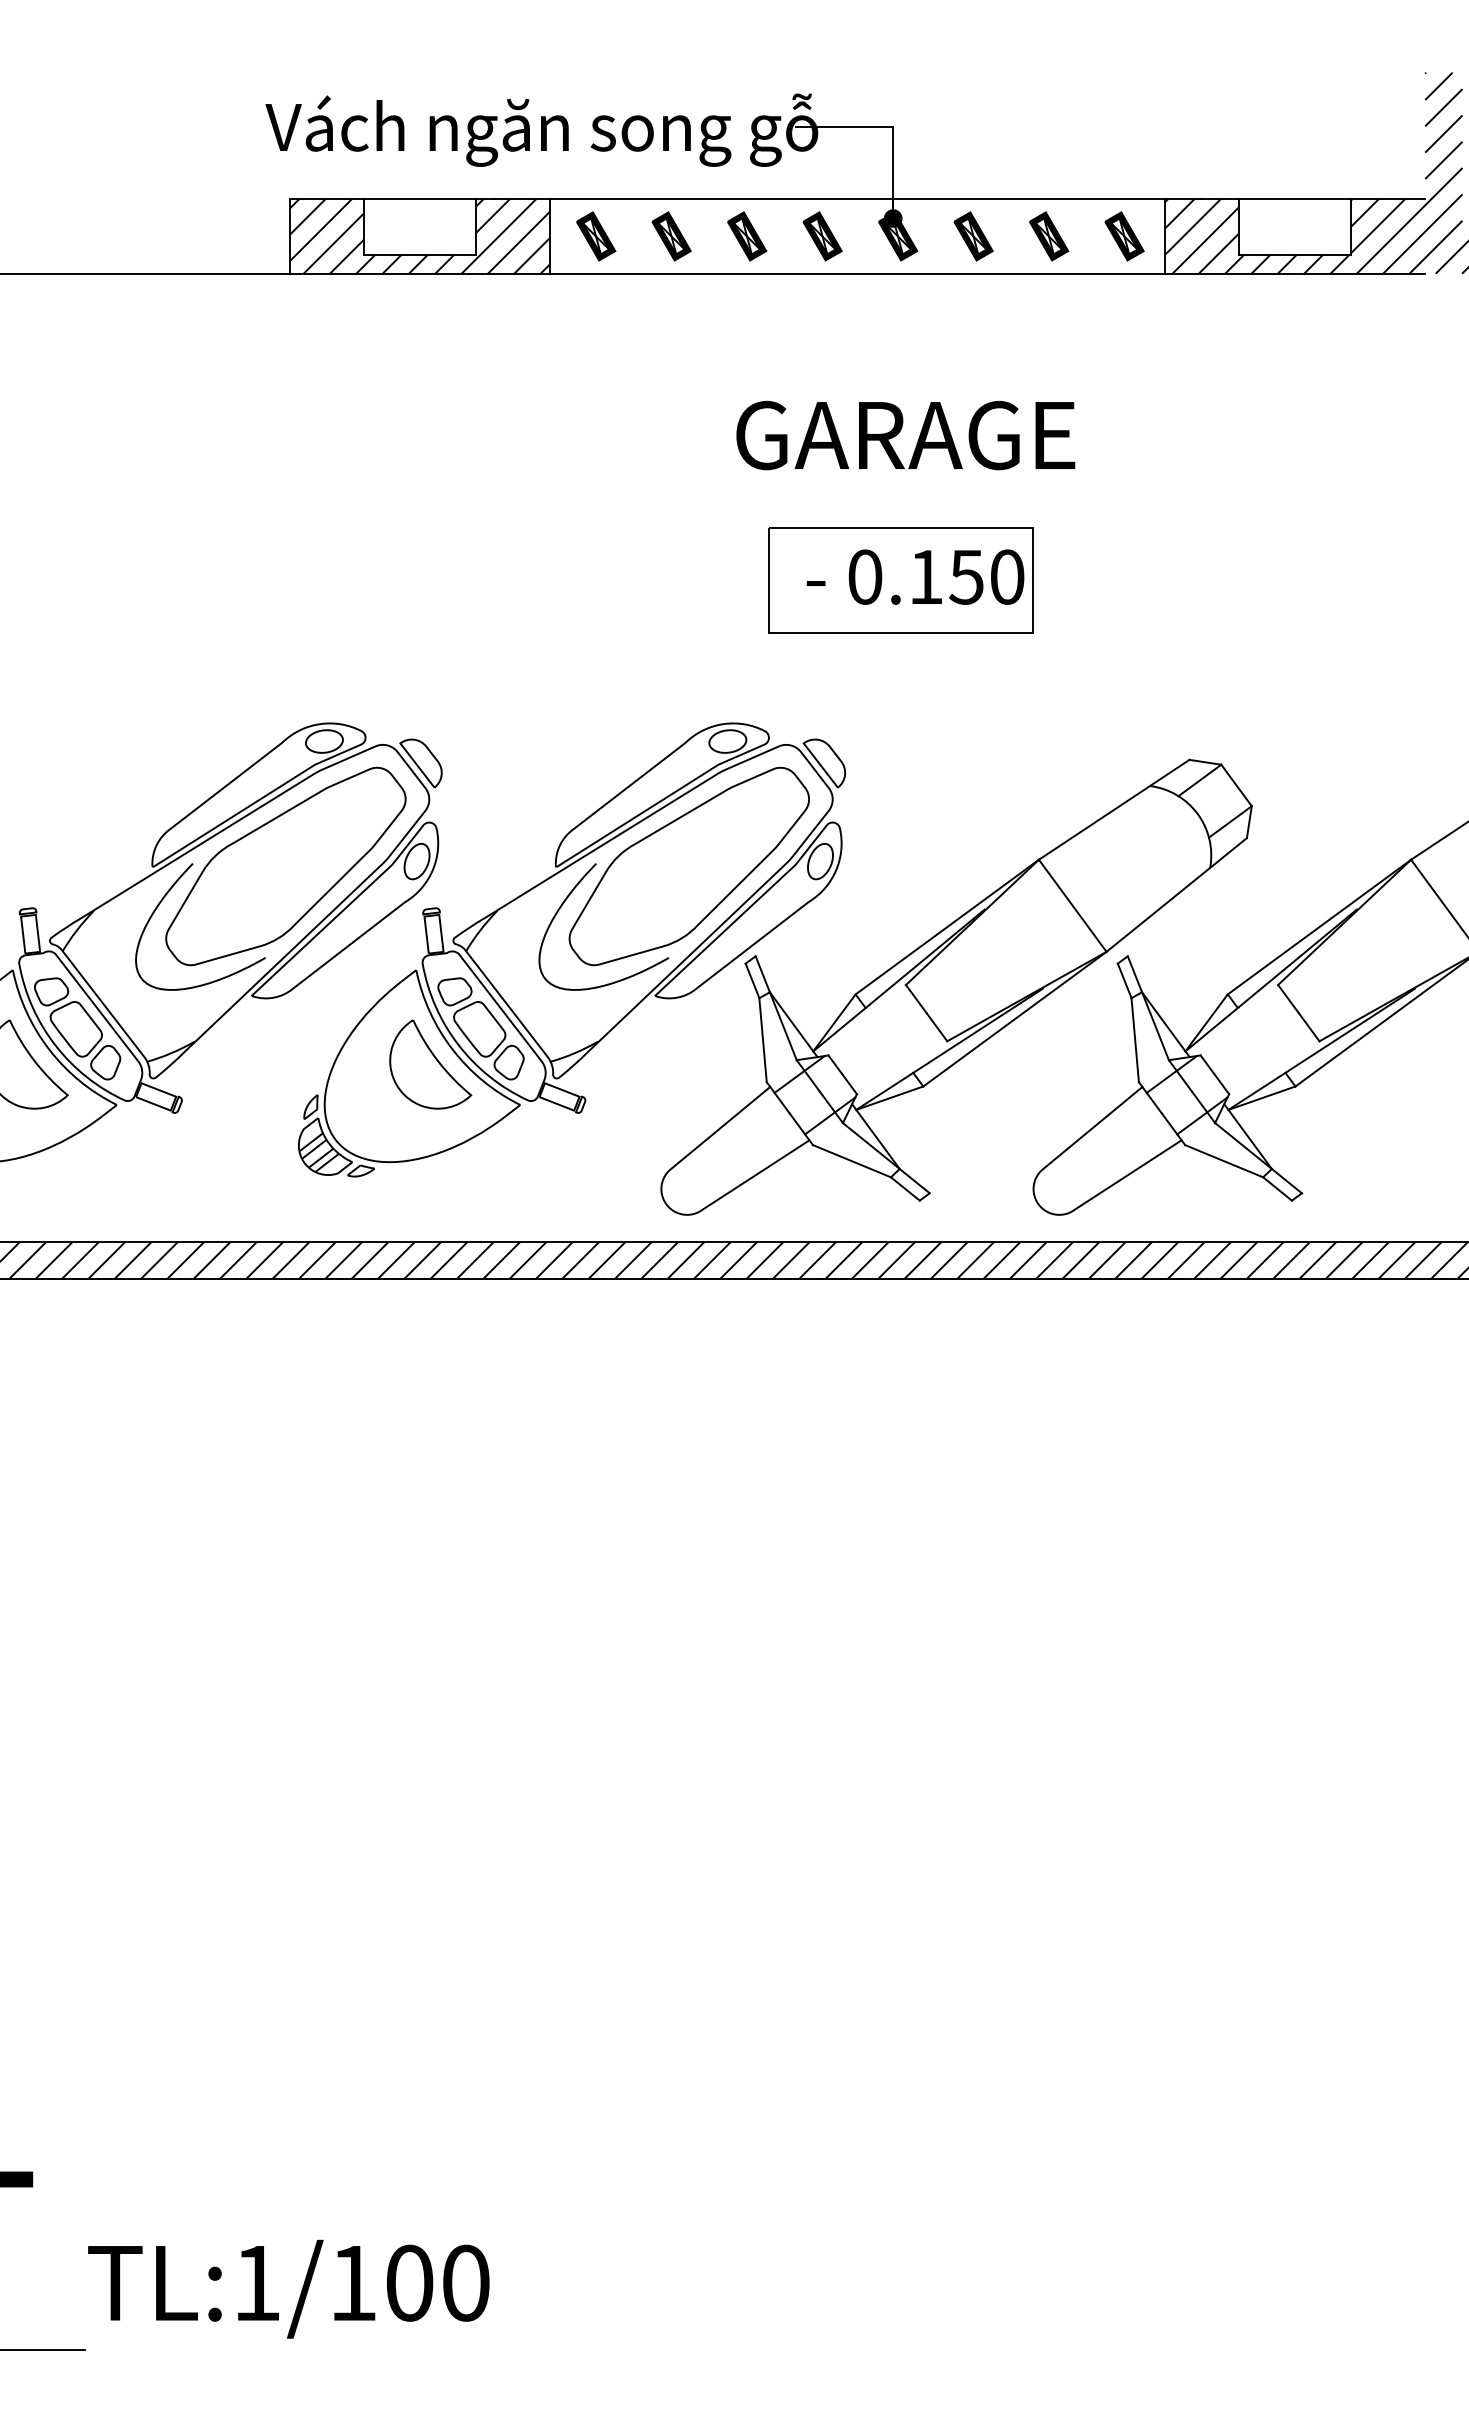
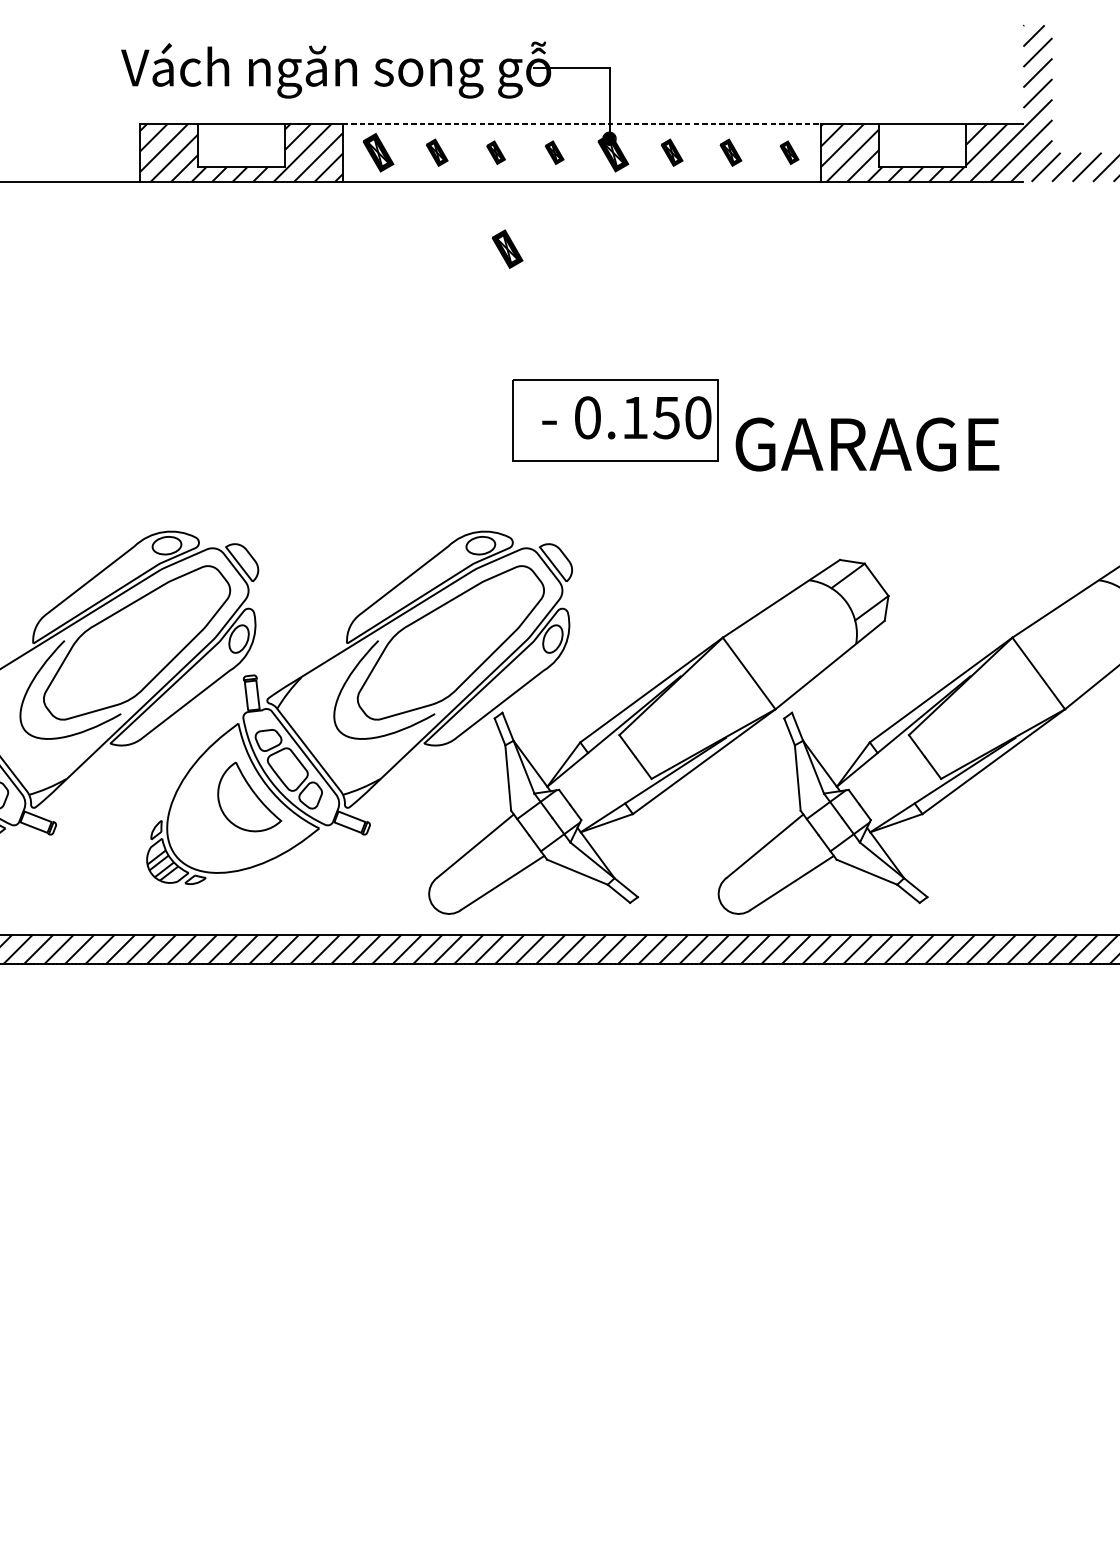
line: (857, 199) -> (581, 123), solid -> dashed
part: (671, 236) -> (437, 152), size x0.7
part: (747, 236) -> (496, 152), size x0.6
part: (822, 236) -> (554, 152), size x0.6
part: (973, 236) -> (671, 152), size x0.7
part: (1049, 236) -> (731, 152), size x0.7
part: (1124, 236) -> (789, 152), size x0.6
part: (762, 360) -> (507, 249), added
text: (905, 435) -> (867, 444), moved

